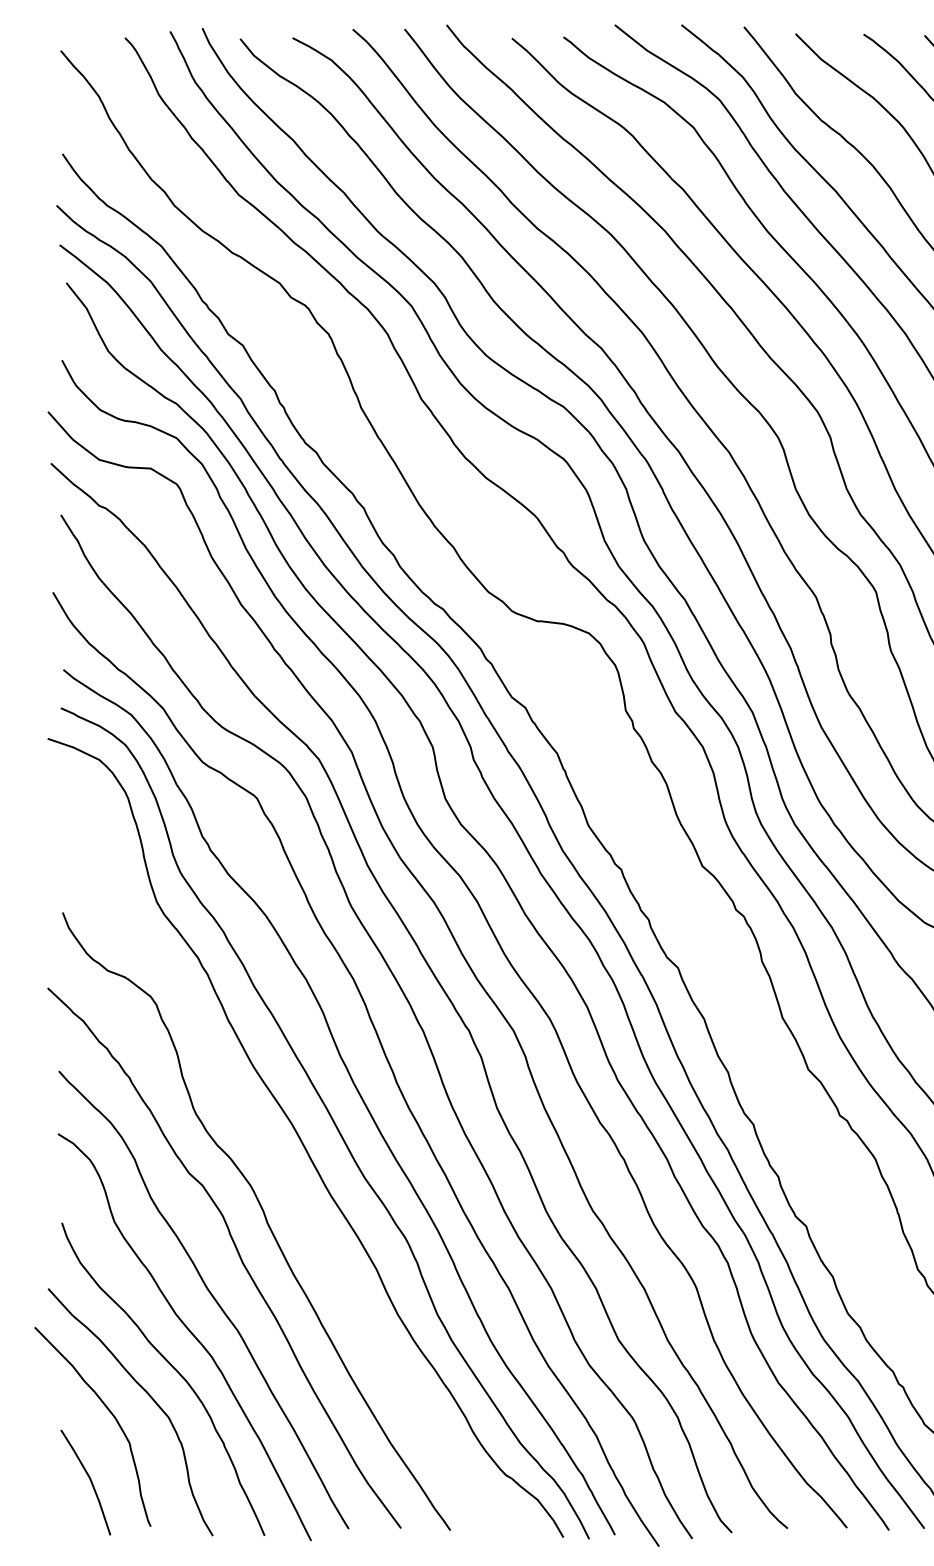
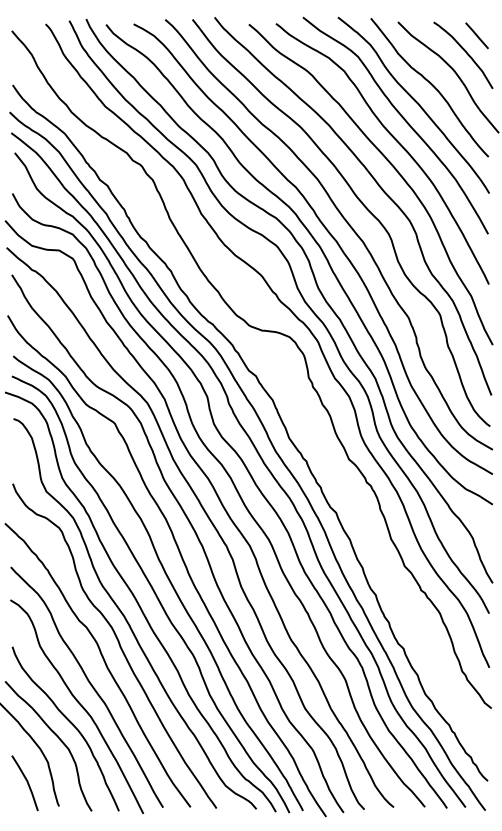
curve: (278, 1168) -> (126, 618), added

